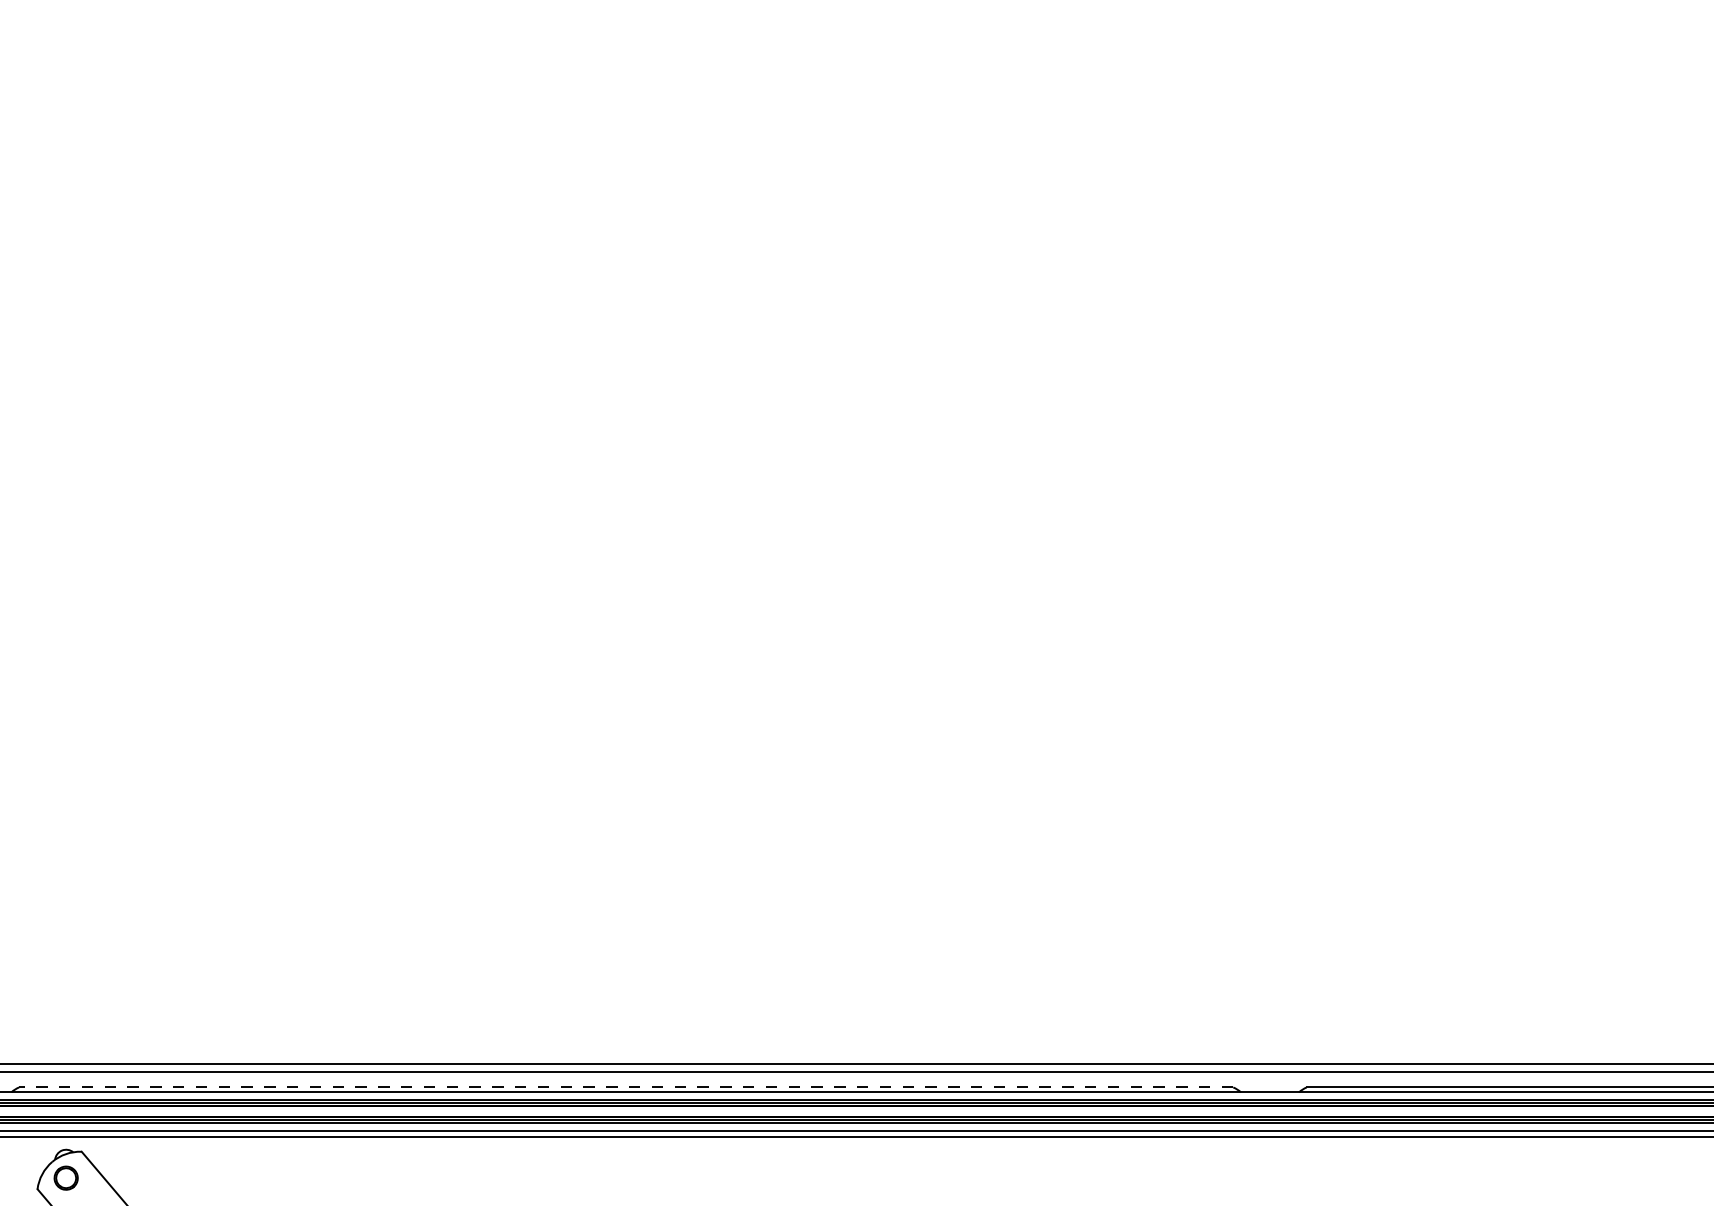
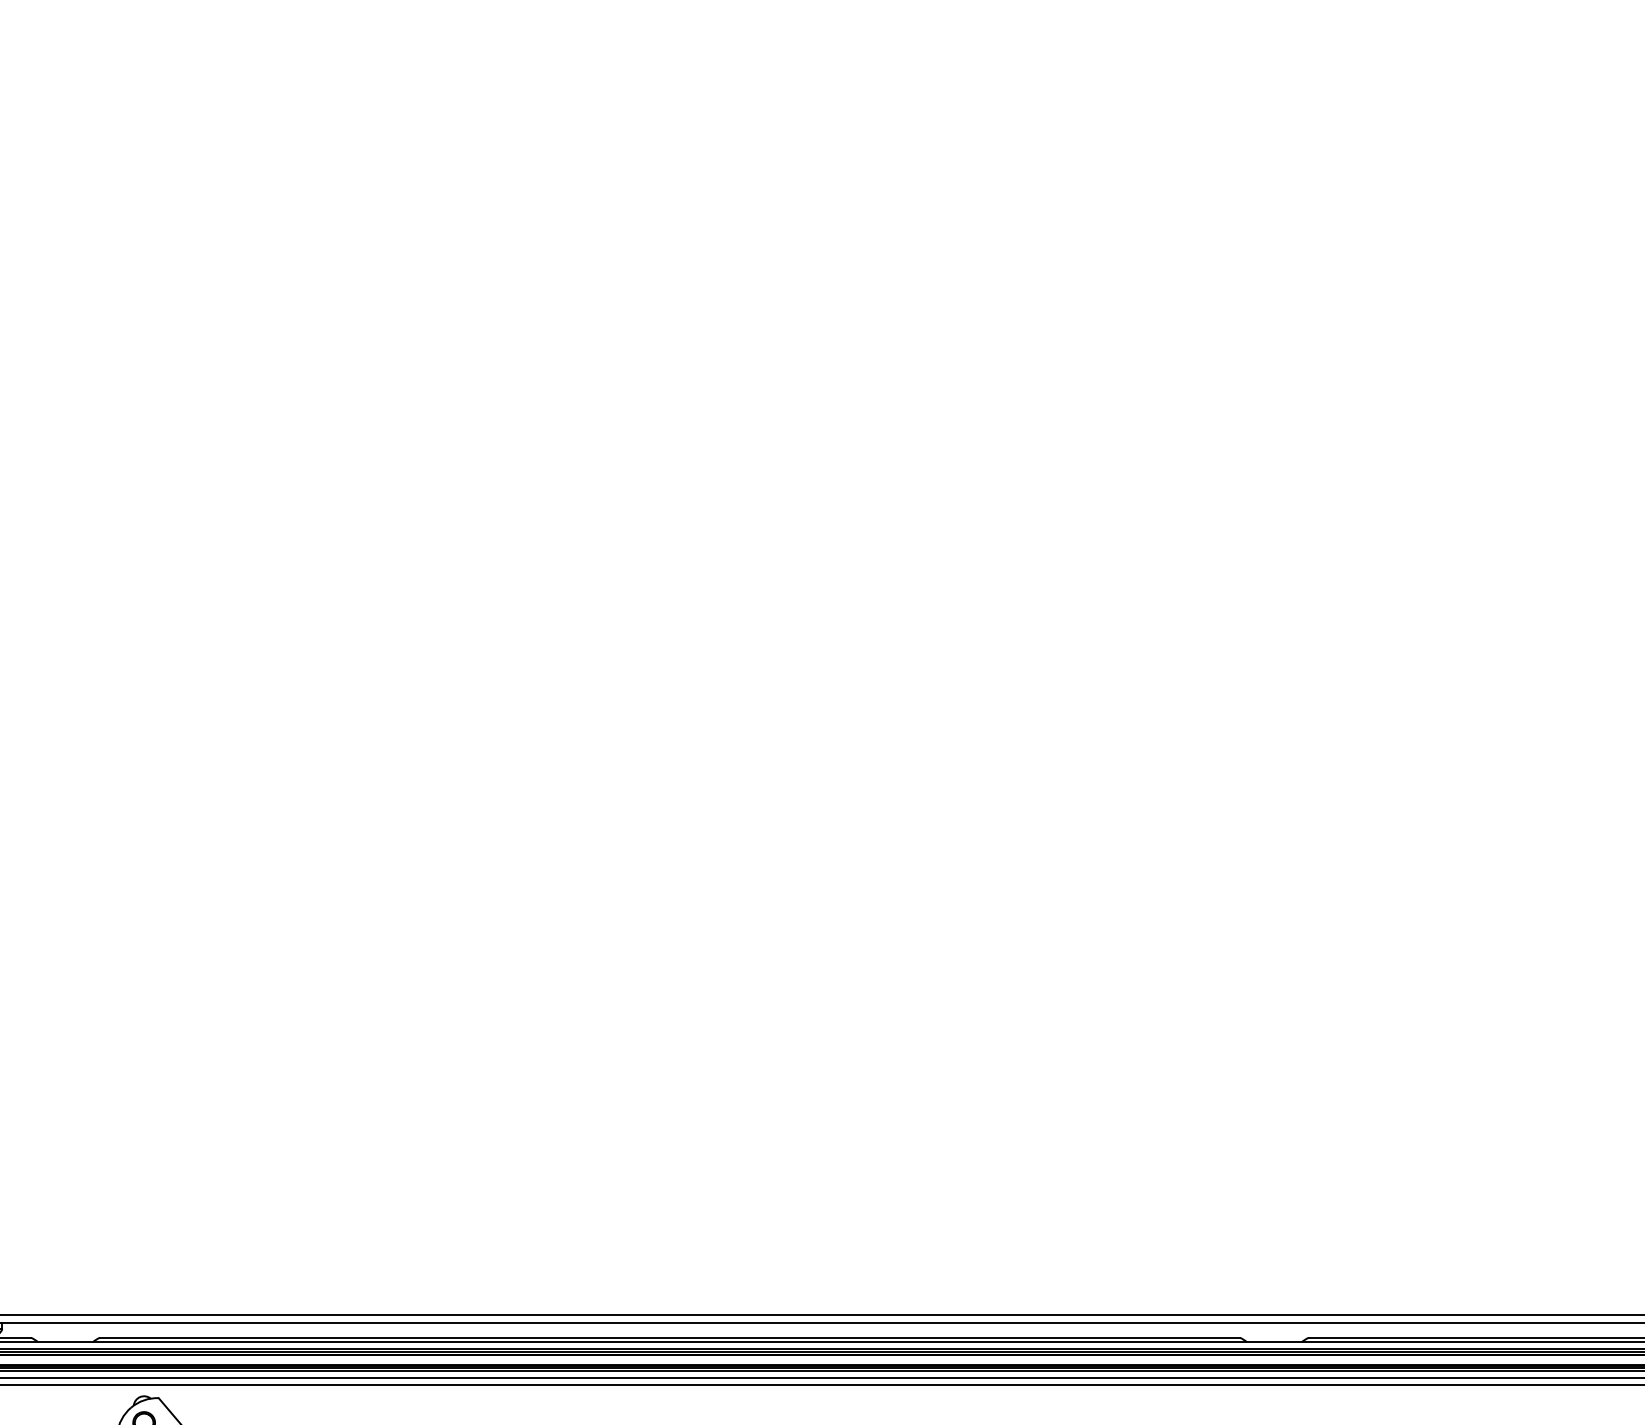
line: (625, 1087) -> (669, 1337), dashed -> solid

